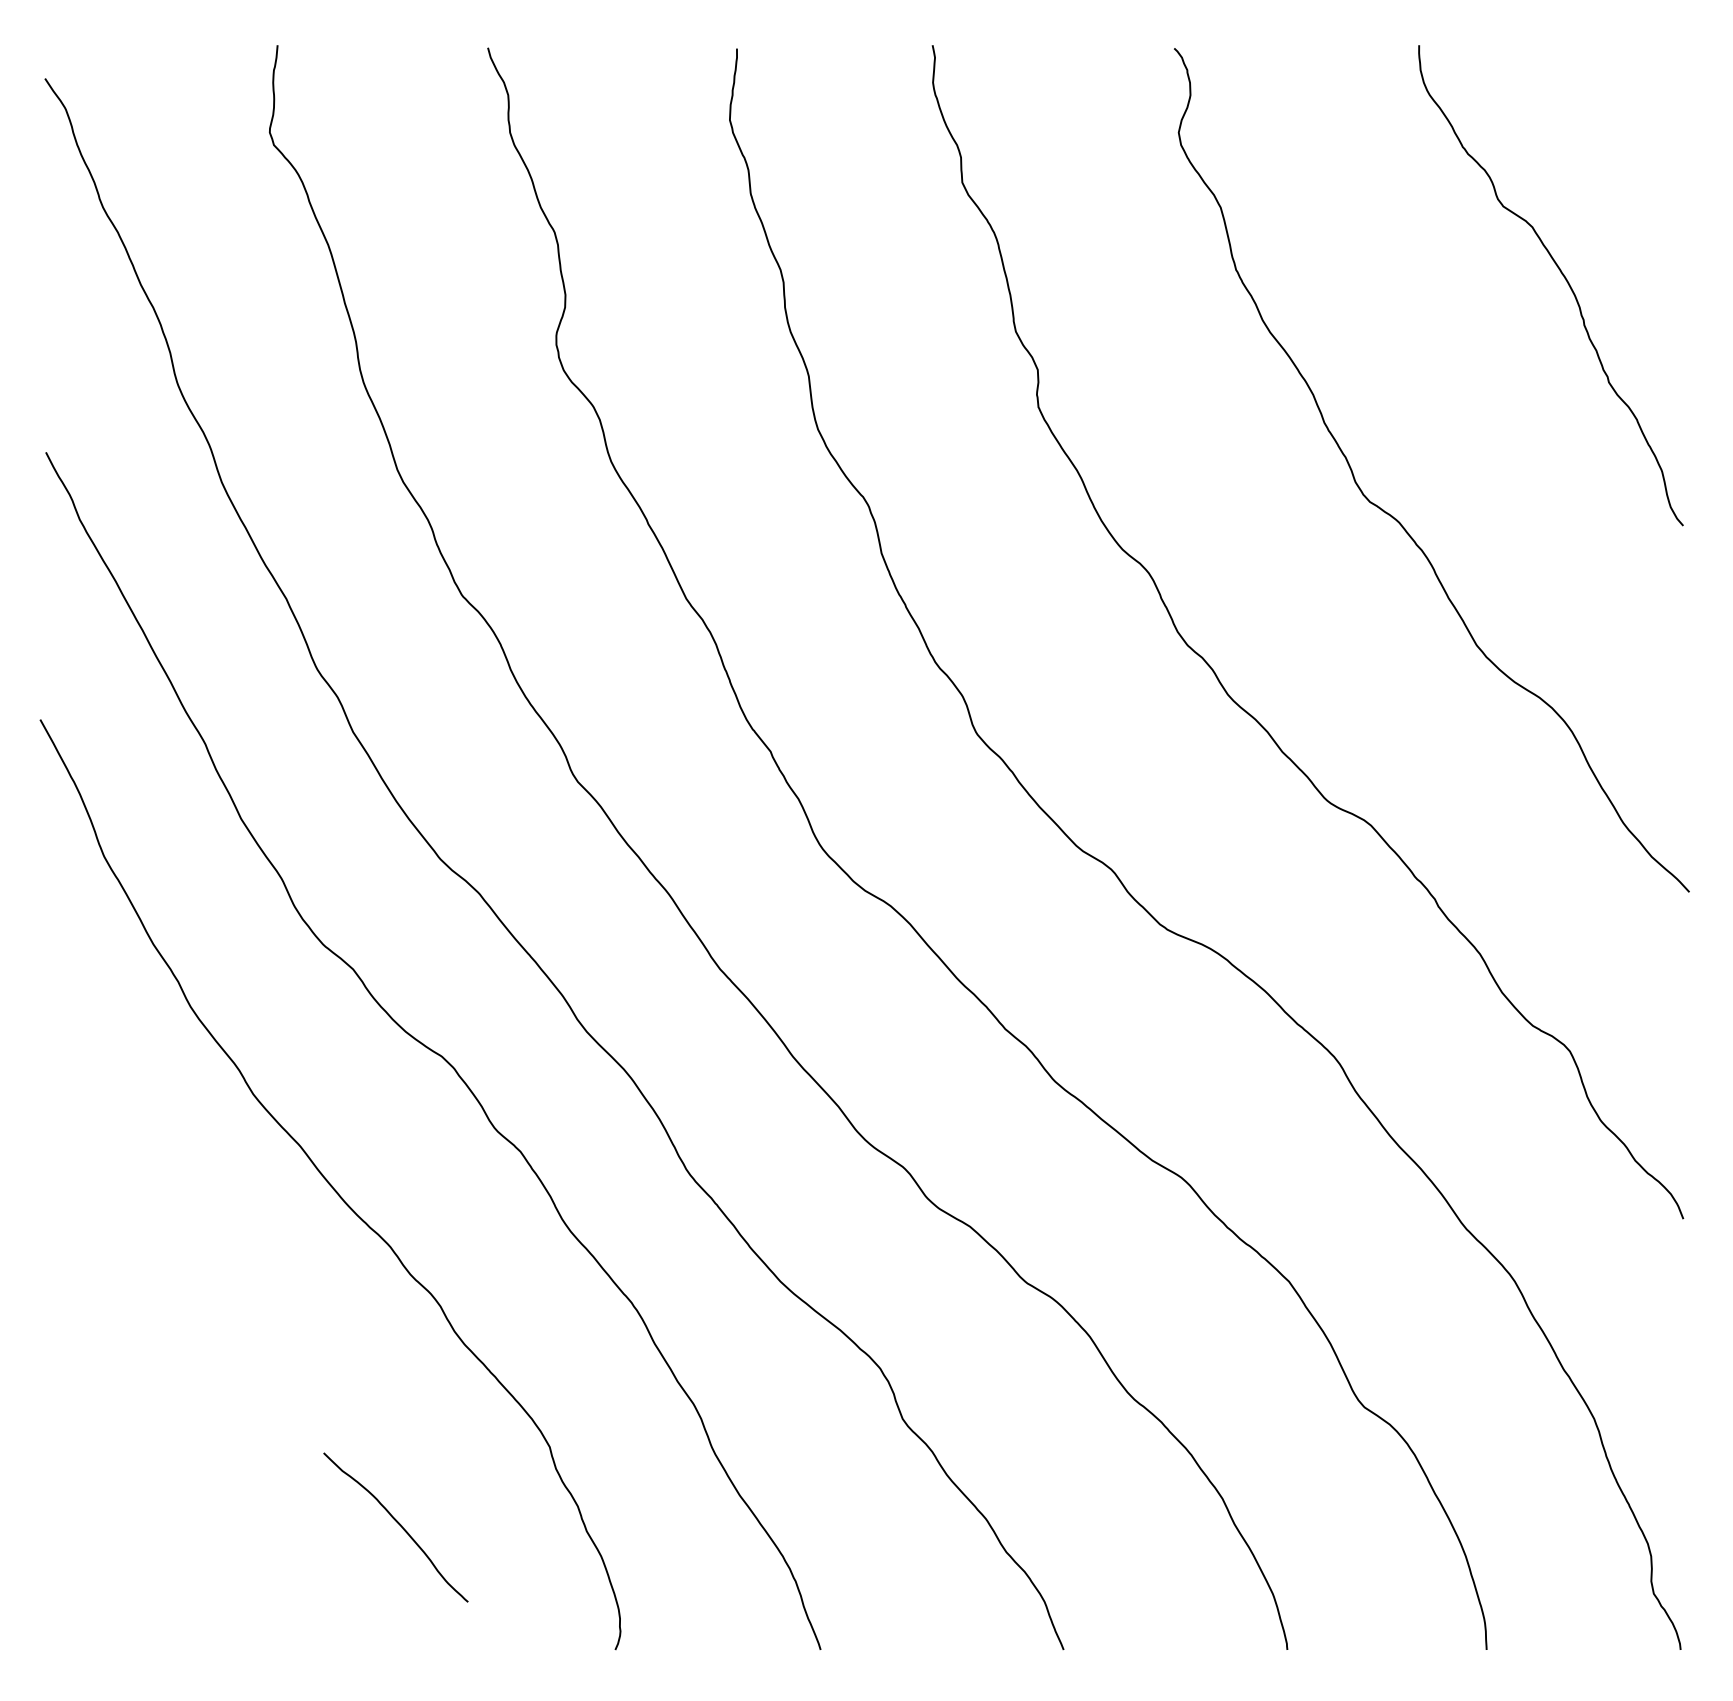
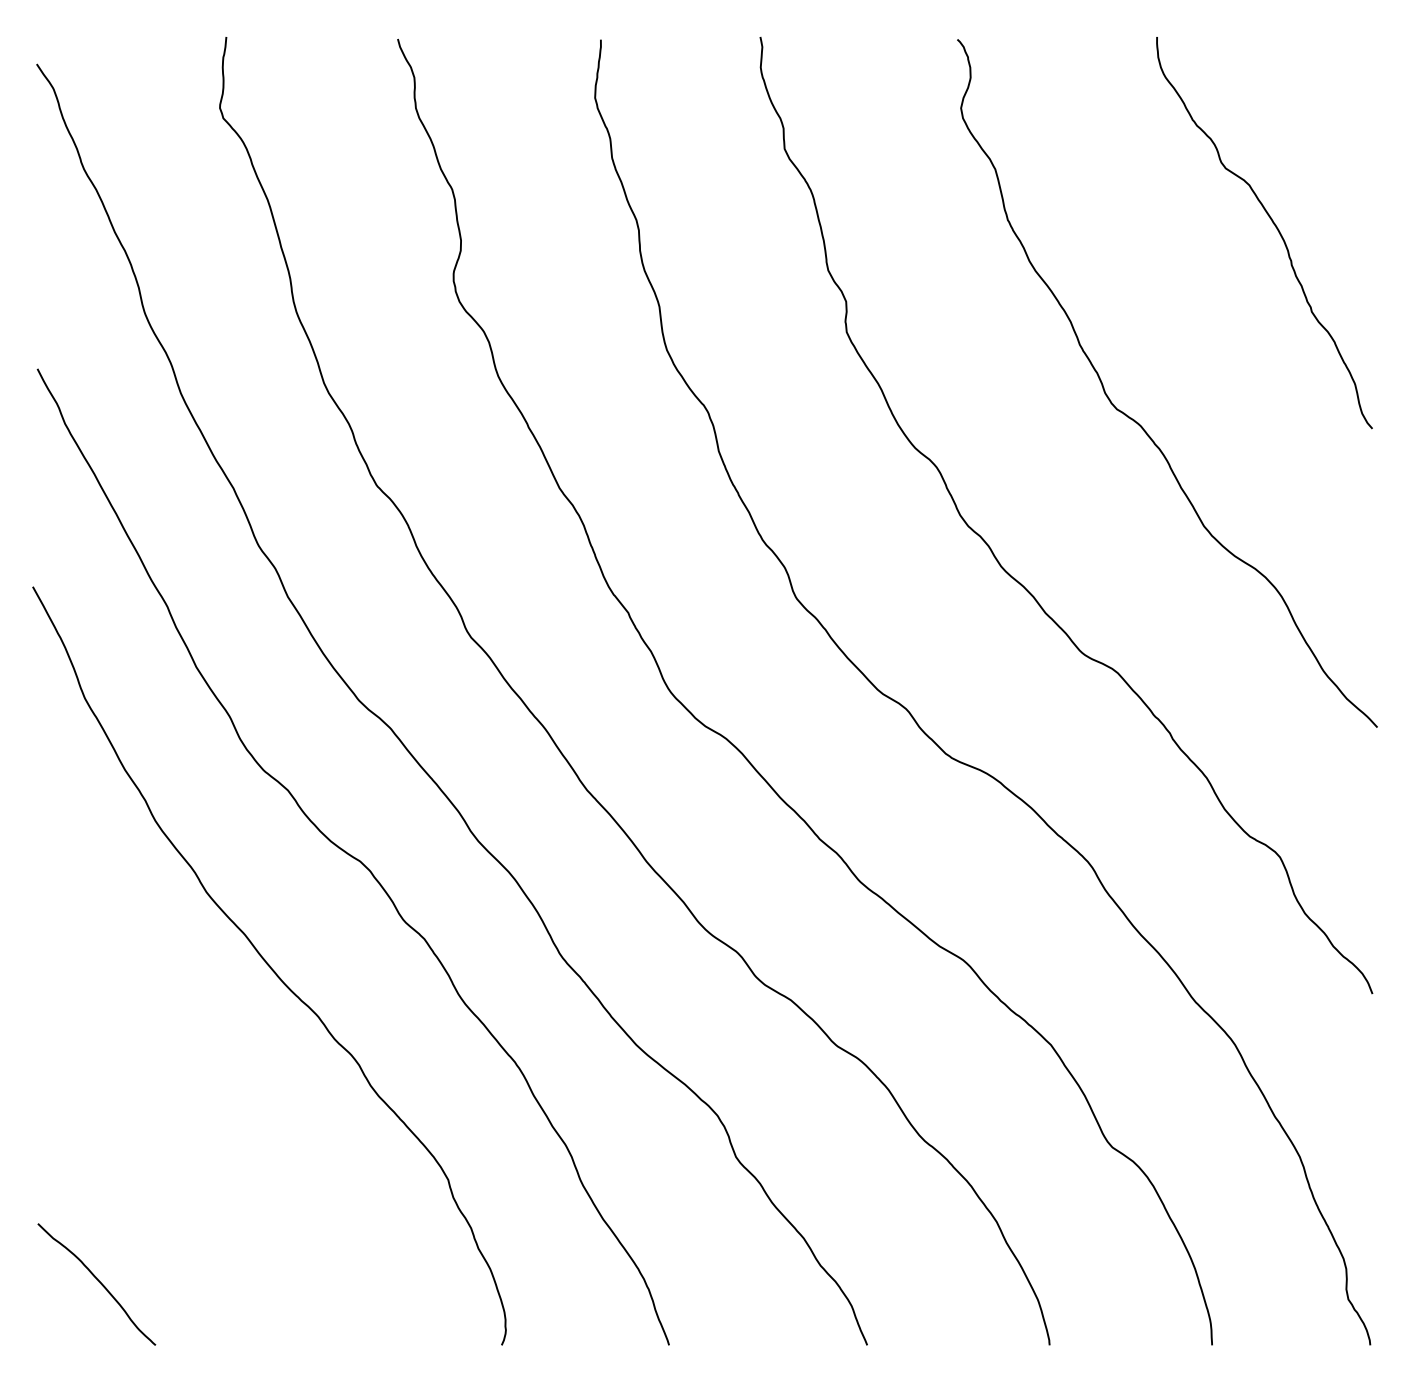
curve: (397, 1523) -> (98, 1281), moved

